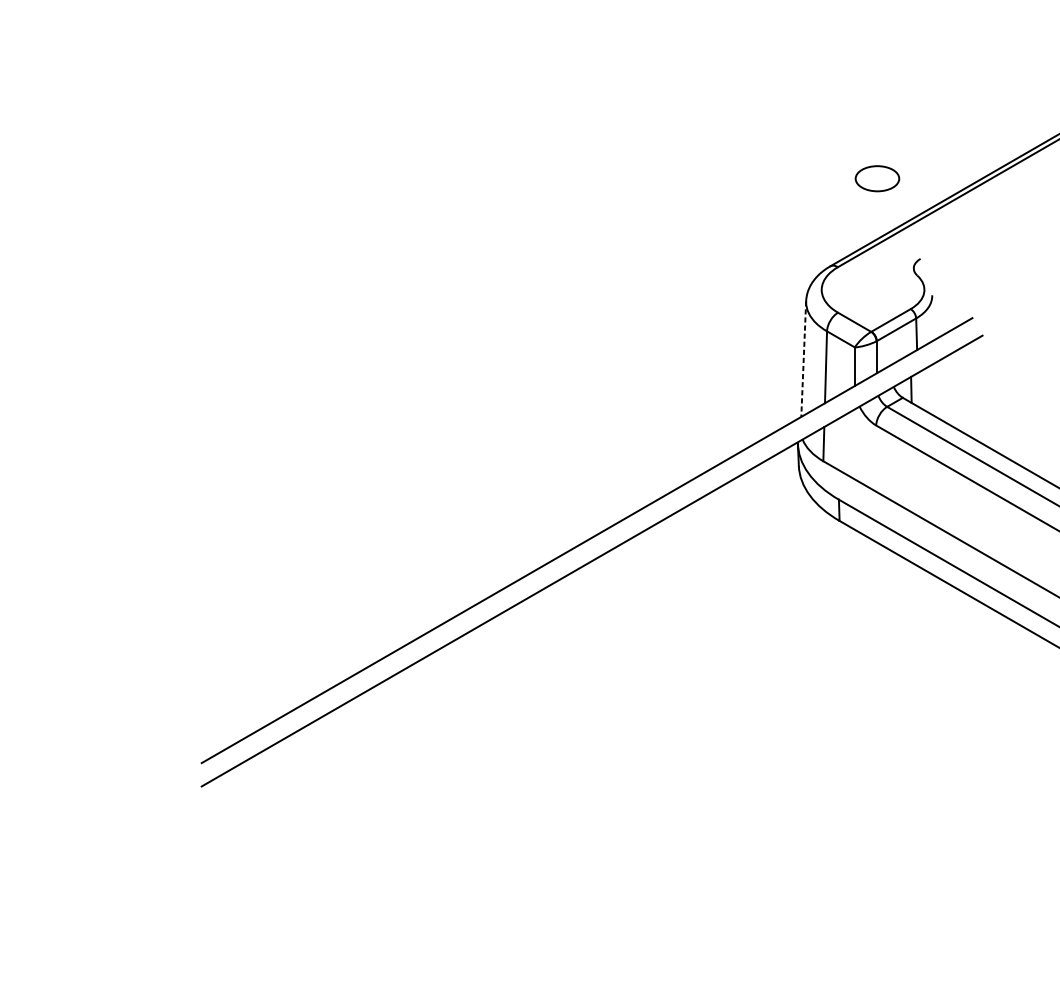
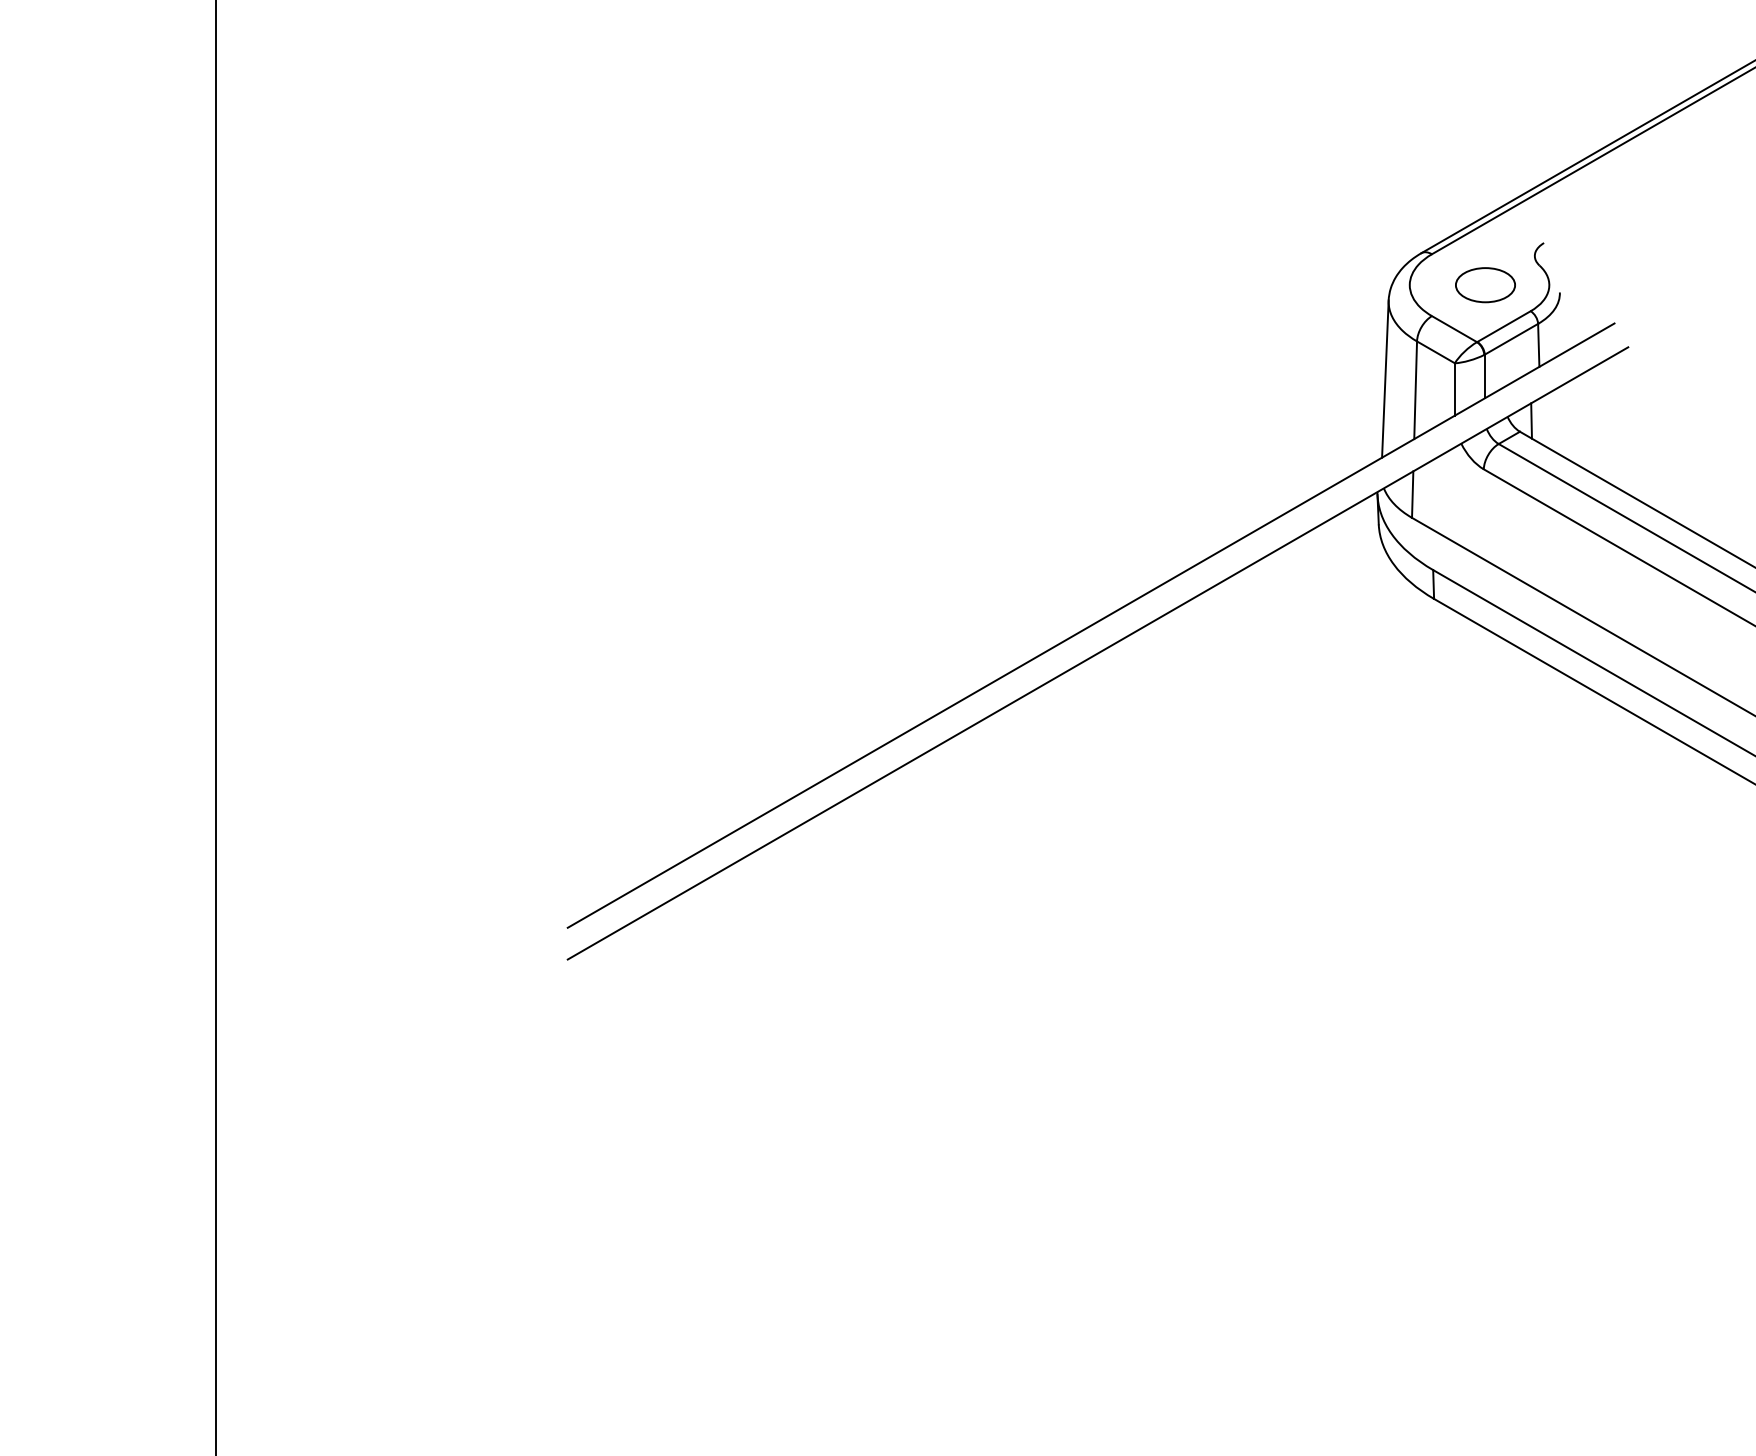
part: (877, 178) -> (1485, 285), moved
line: (803, 359) -> (1385, 379), dashed -> solid

